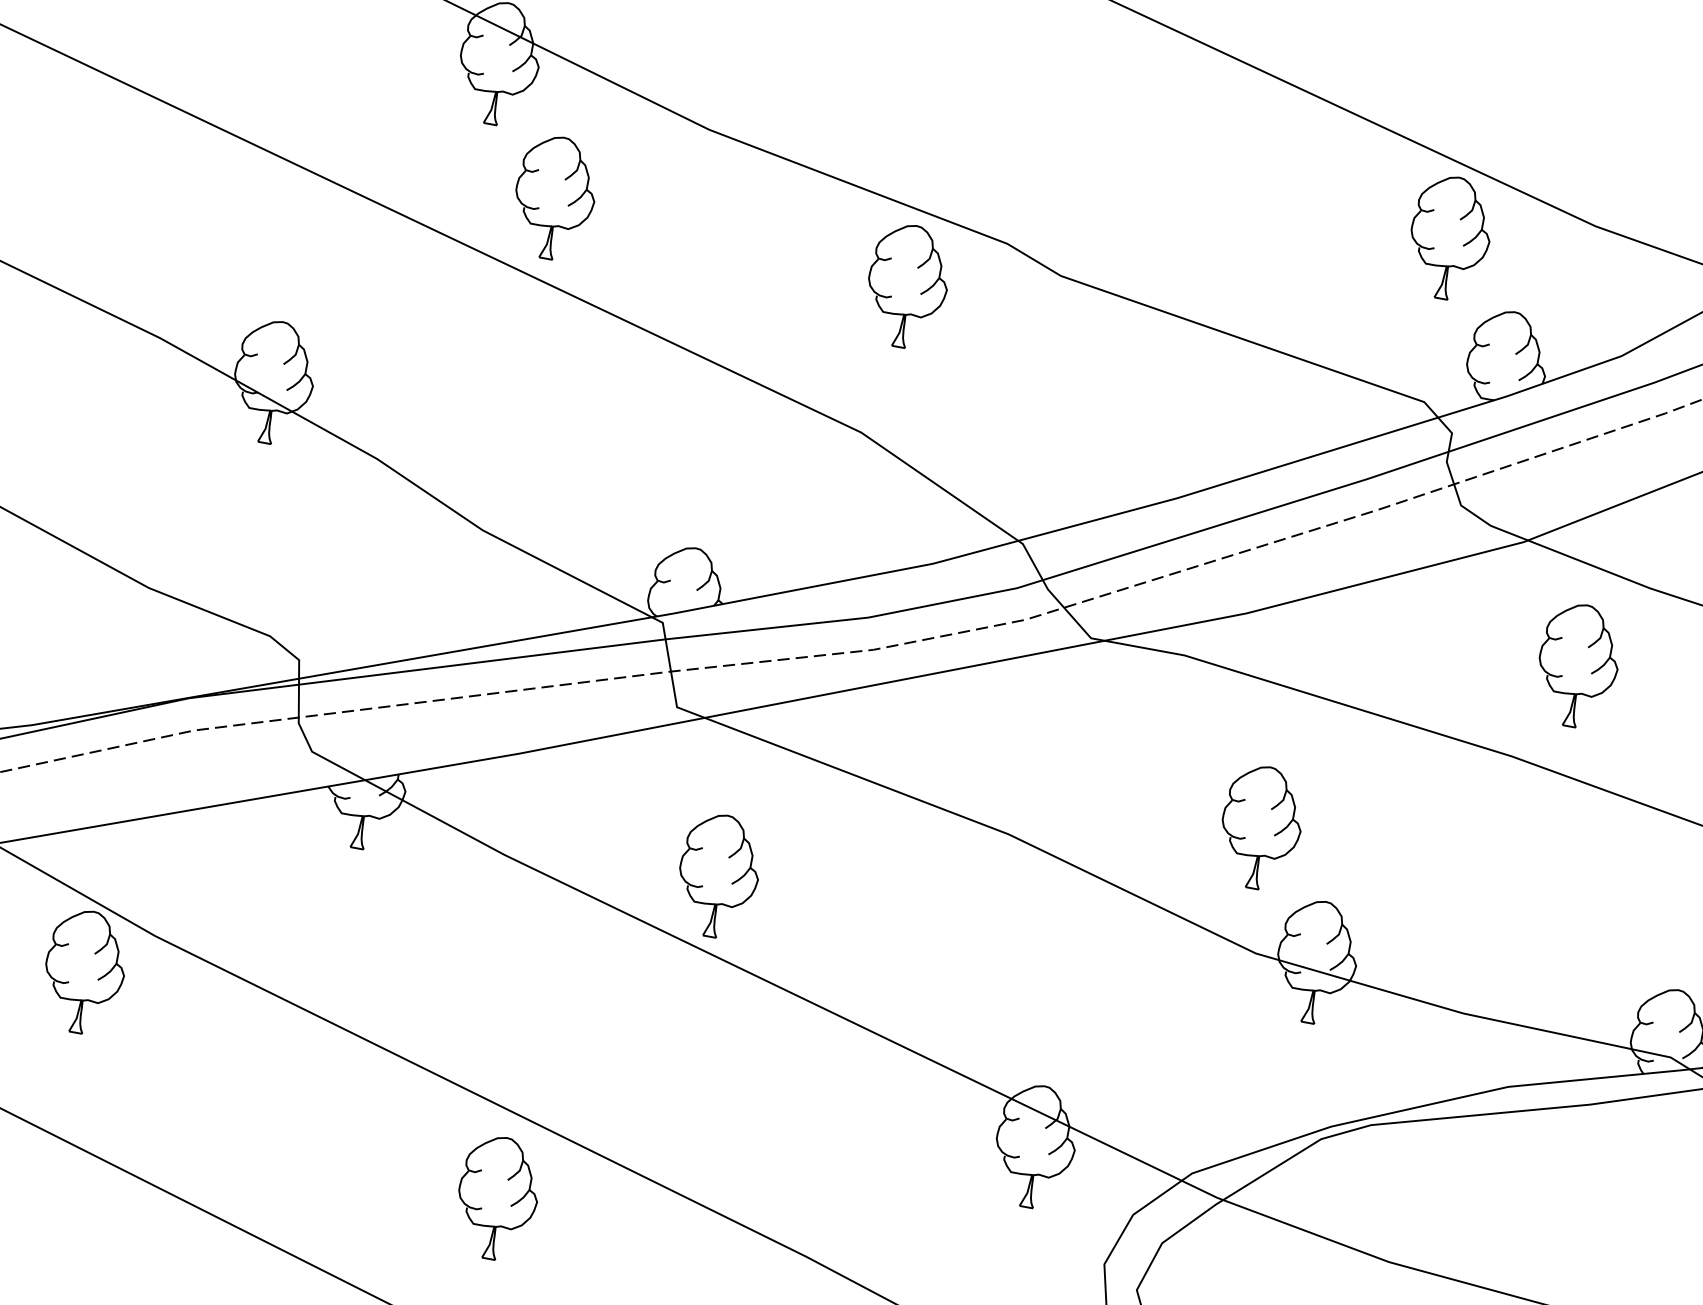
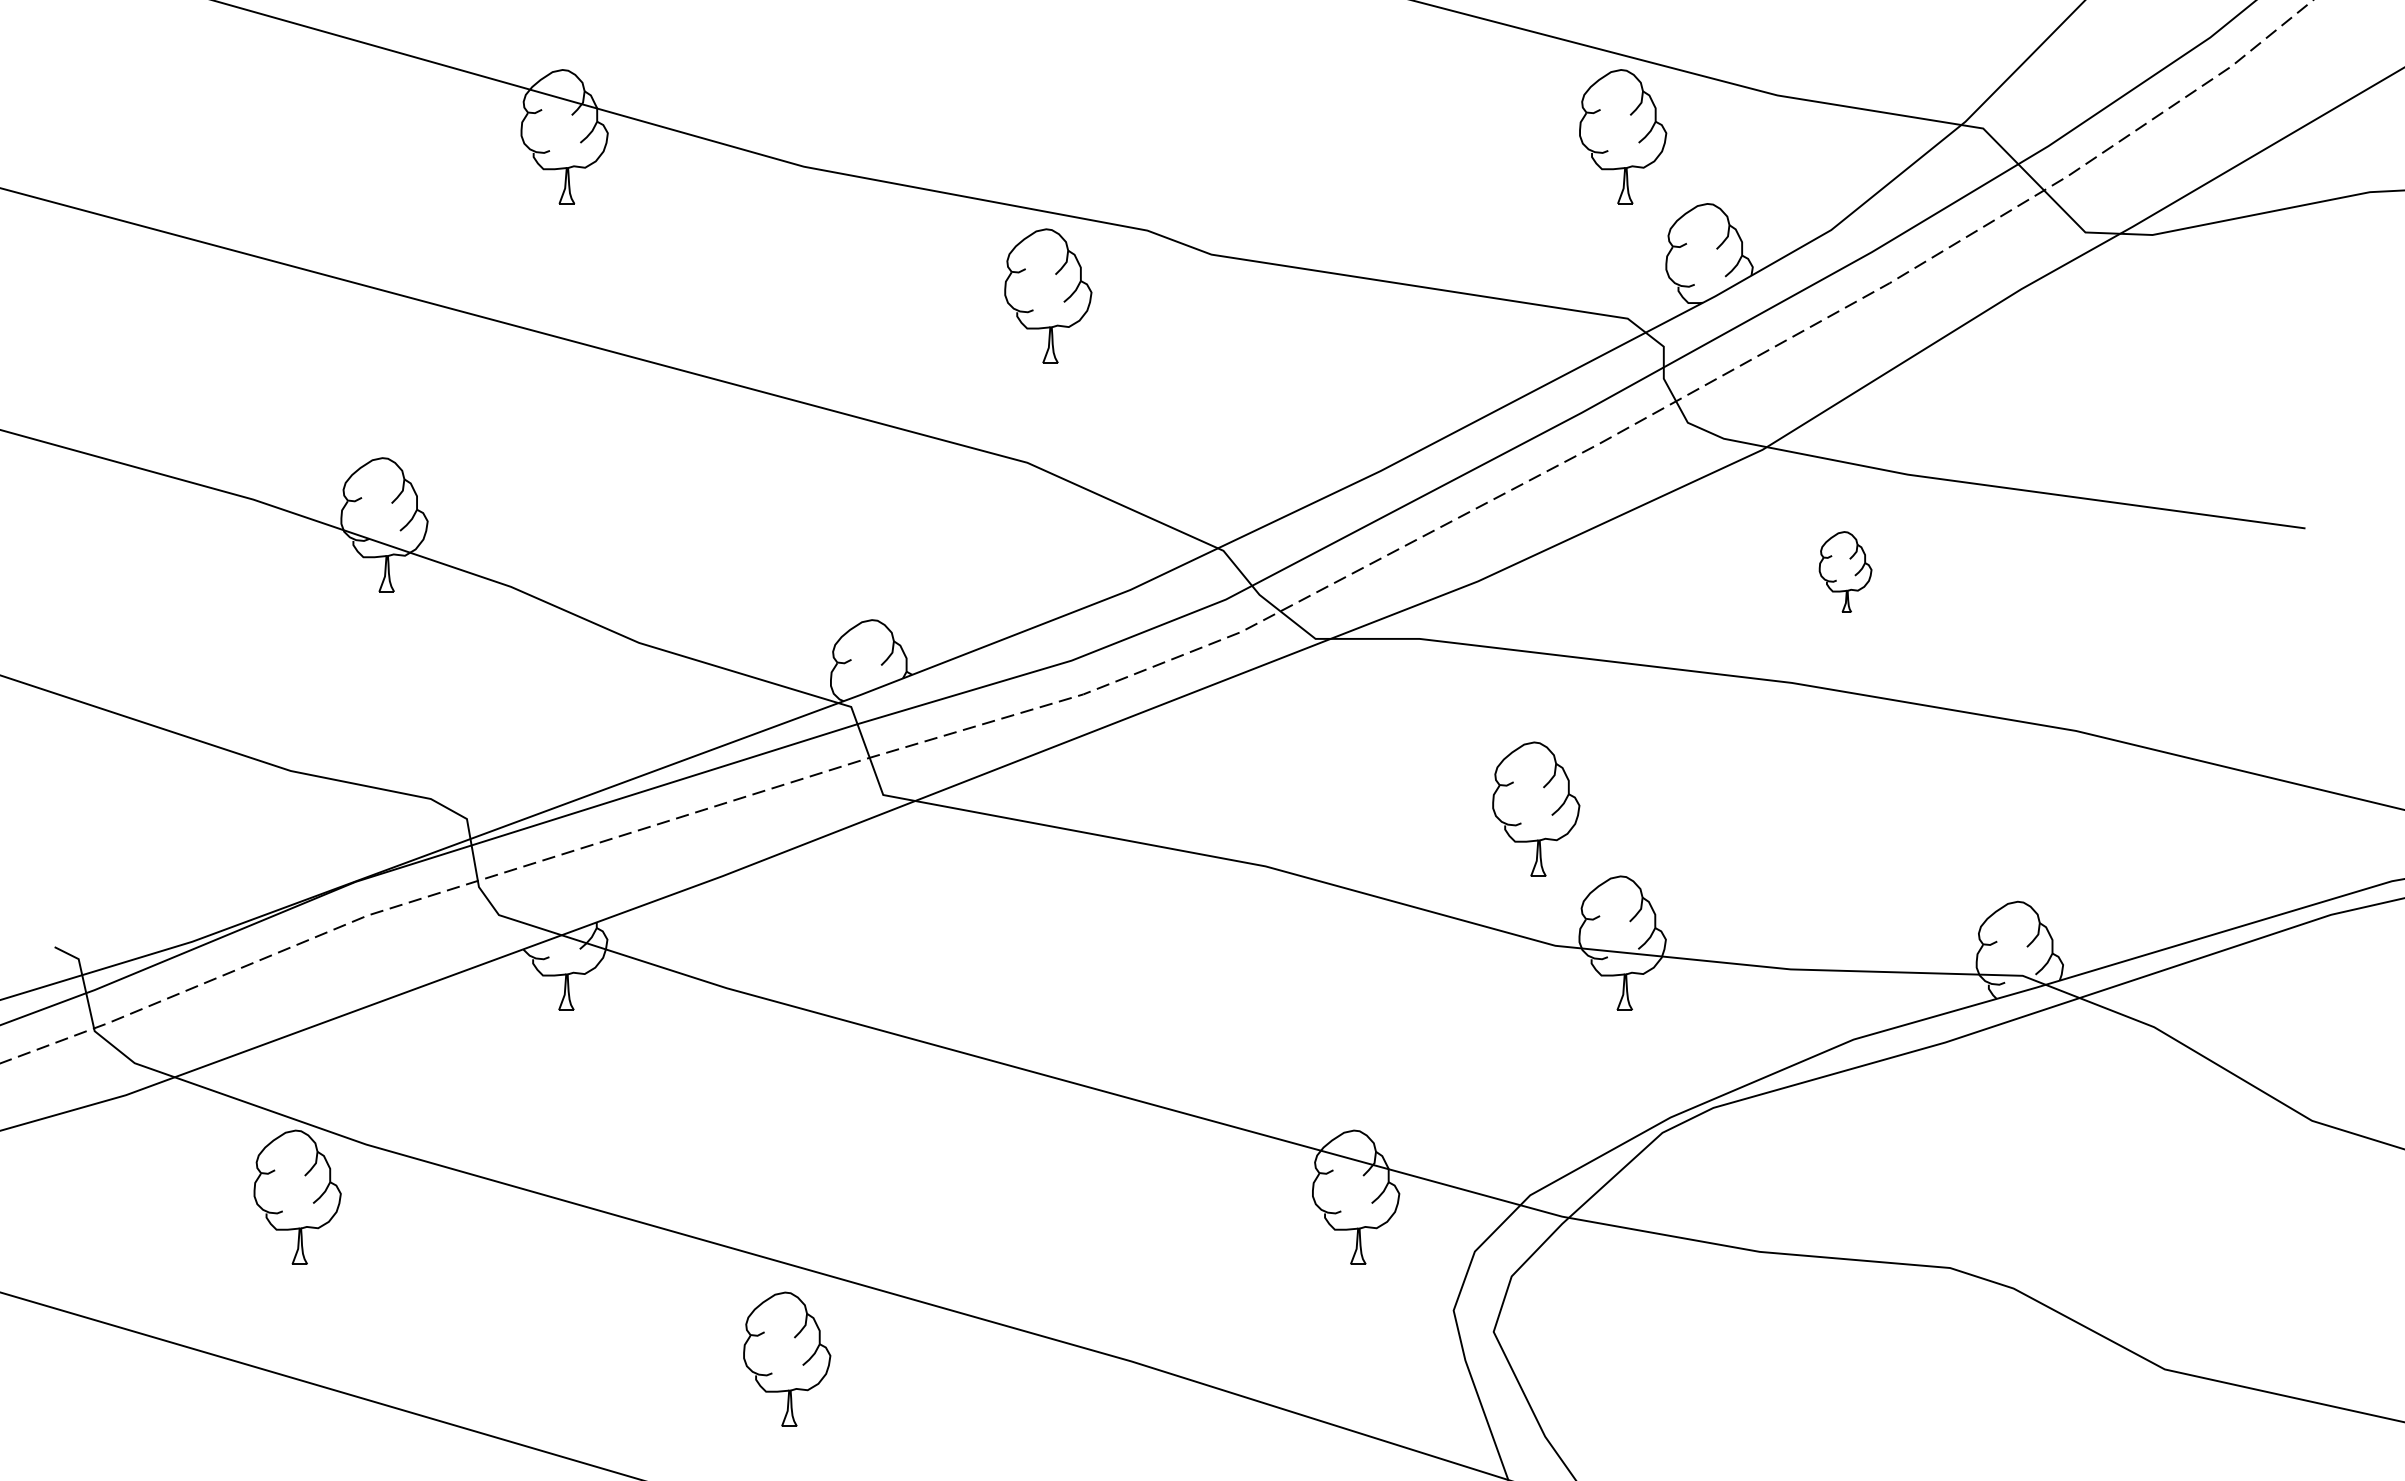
part: (555, 197) -> (651, 270), removed
part: (1578, 665) -> (1845, 571), size x0.6
part: (718, 875) -> (961, 968), removed

